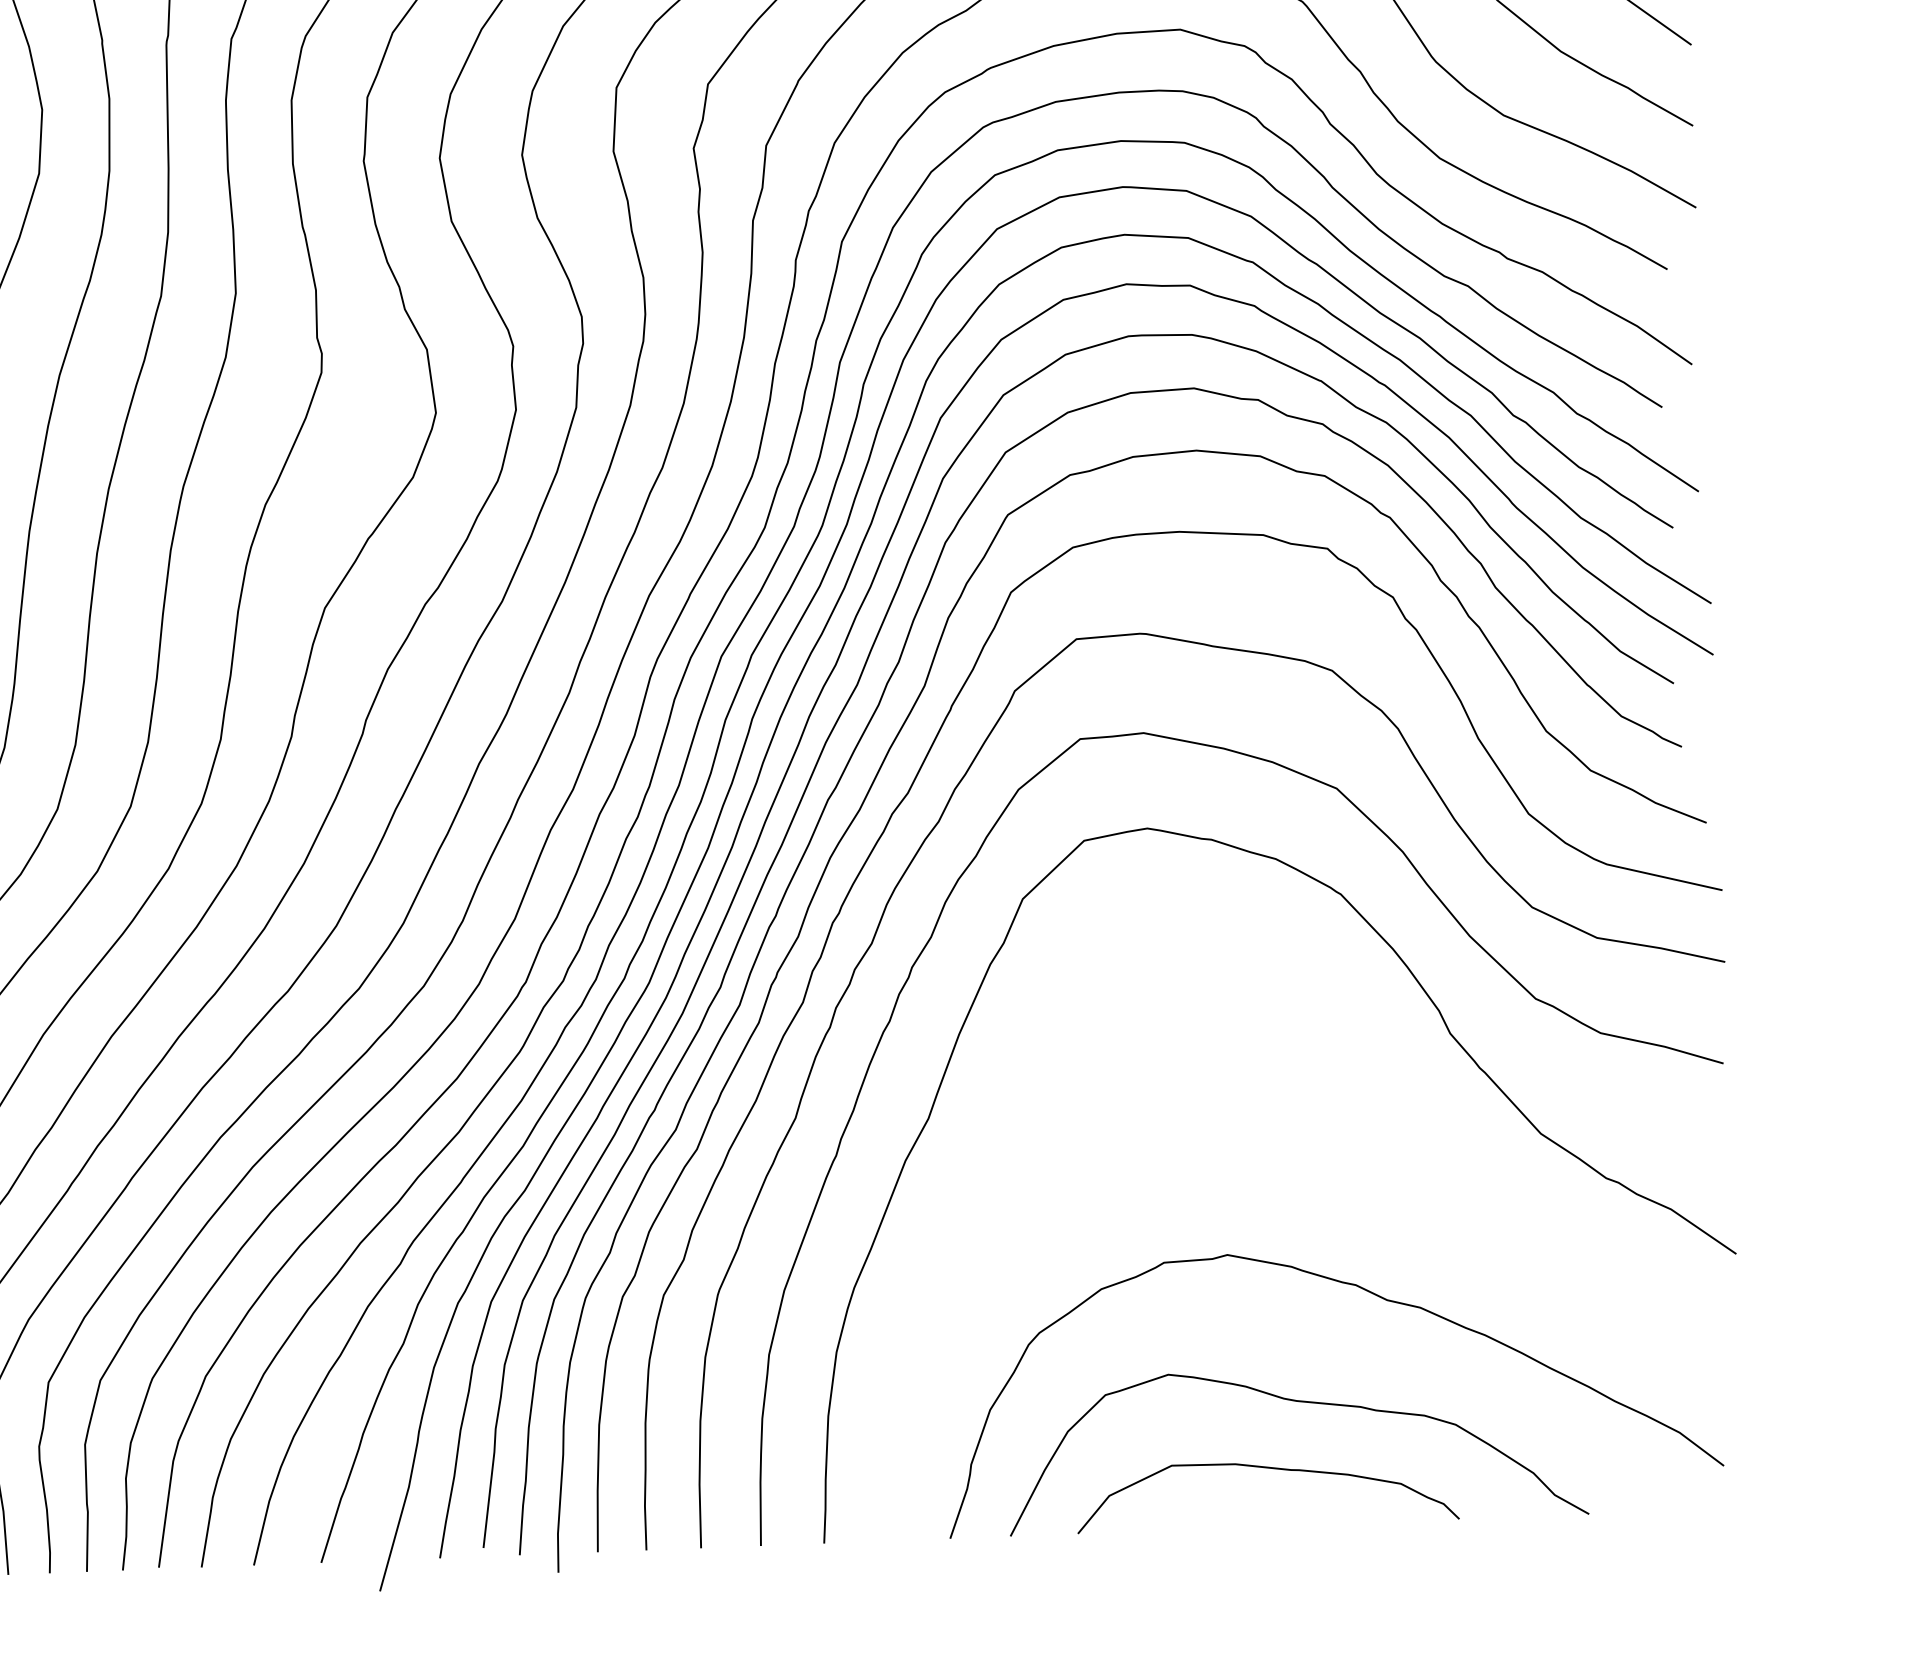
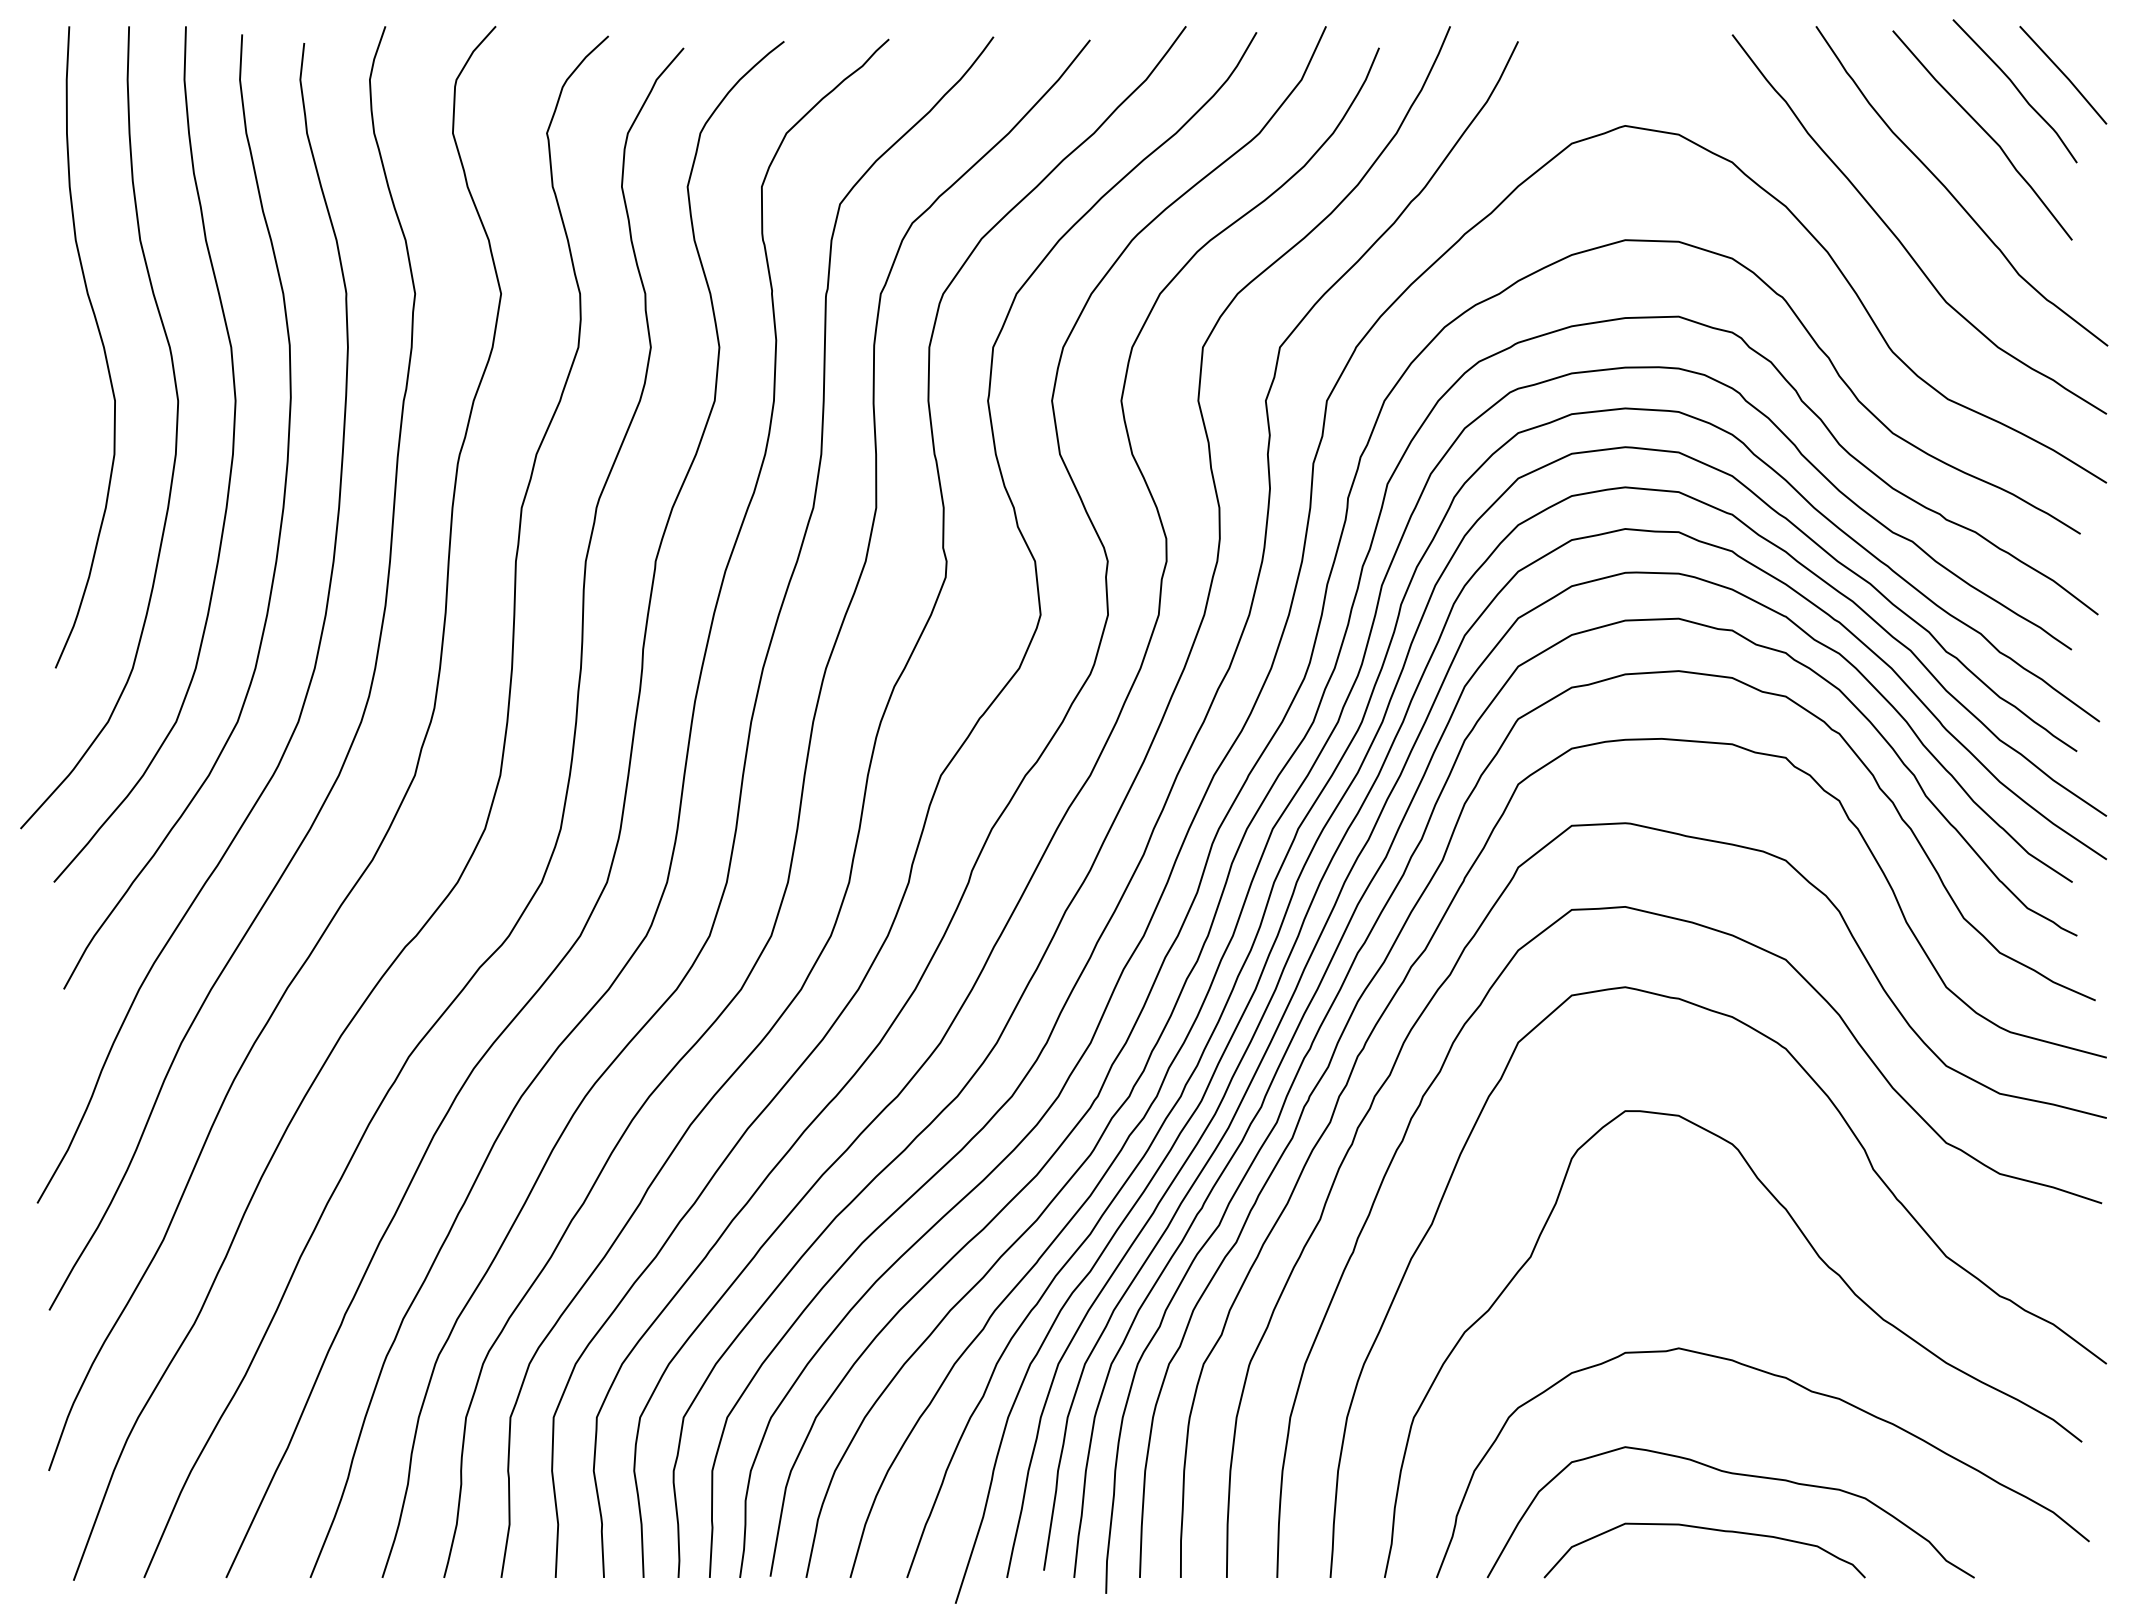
curve: (1399, 1151) -> (1826, 1266), added

